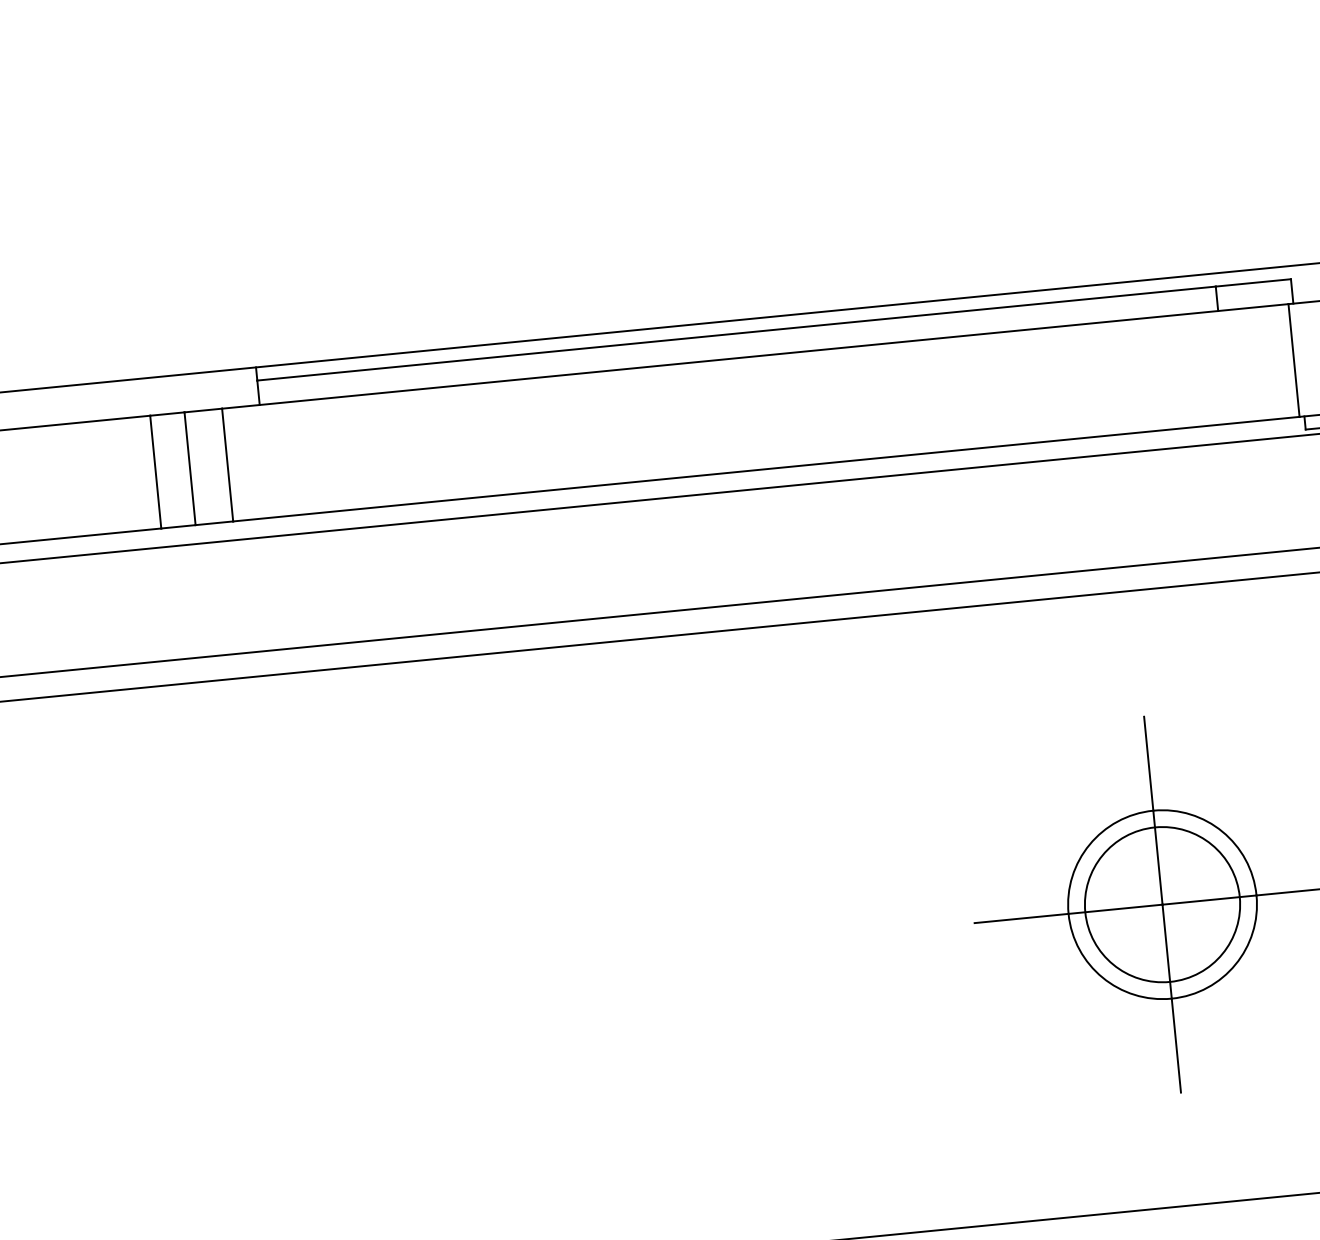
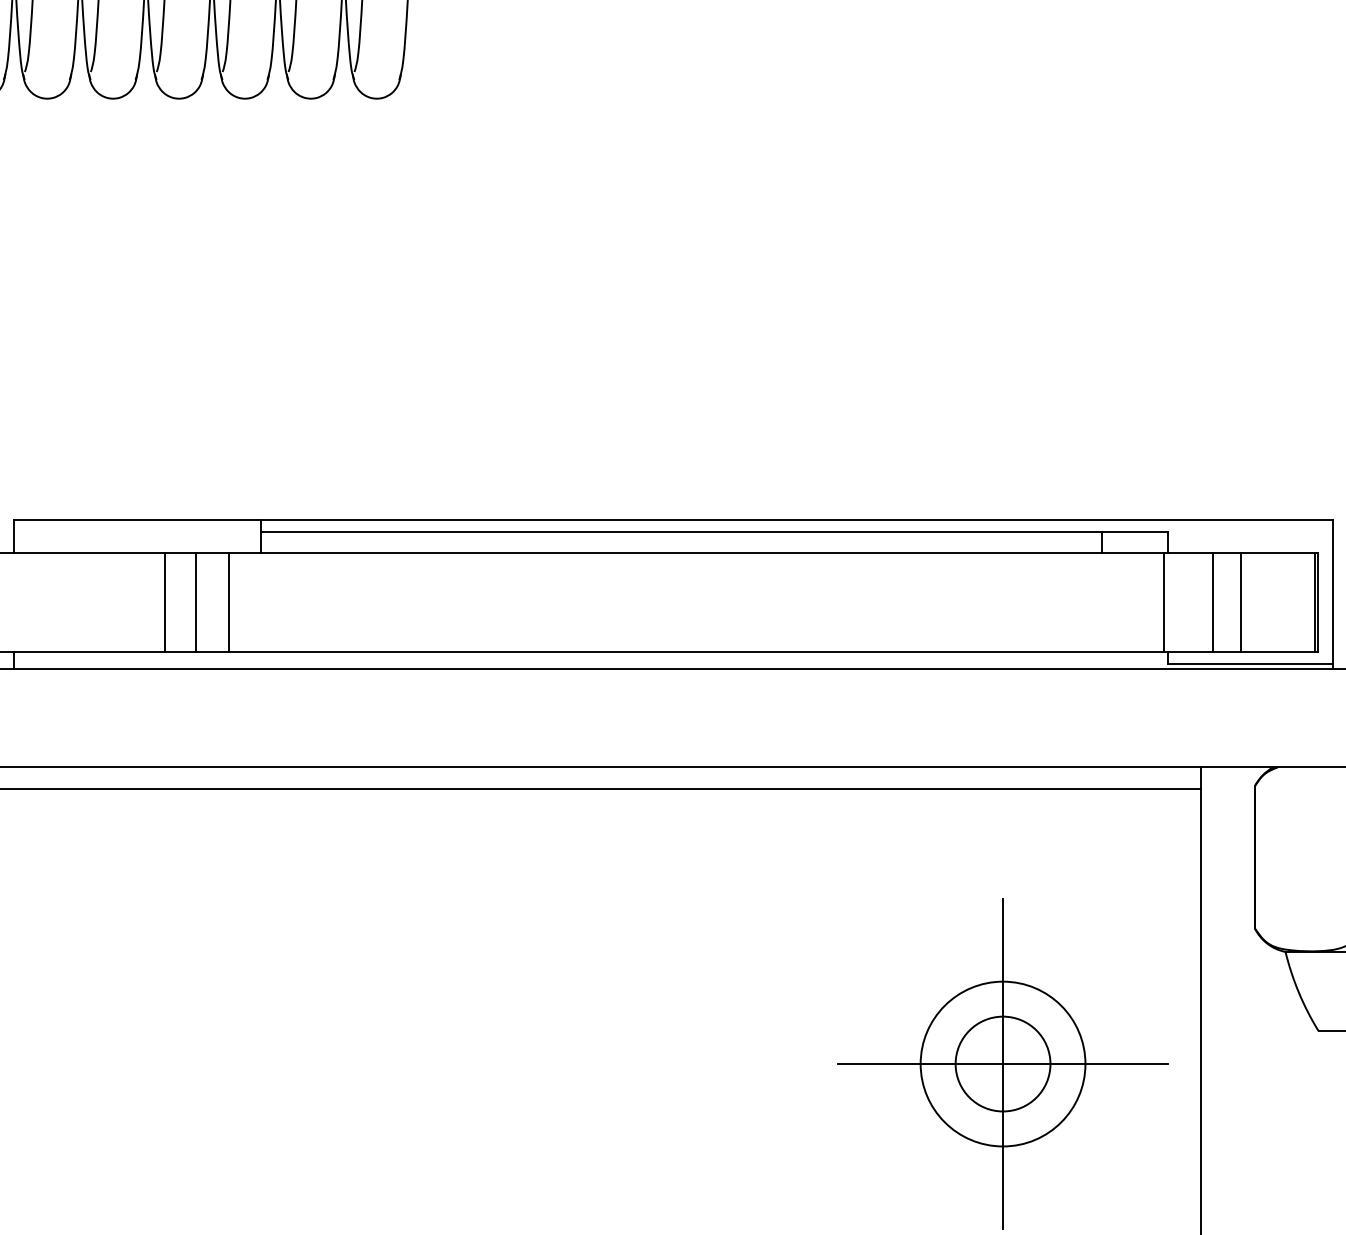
circle: (1161, 904) -> (1002, 1063), size x0.7

